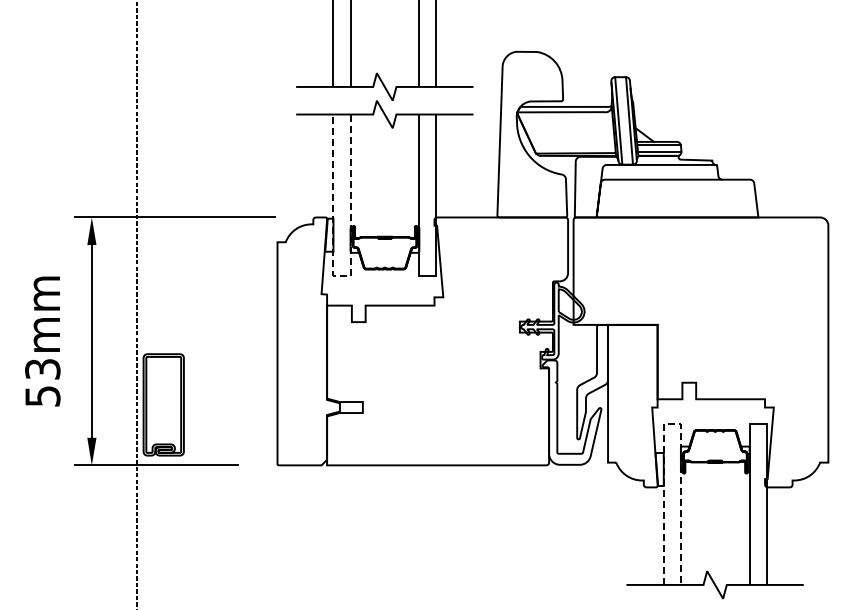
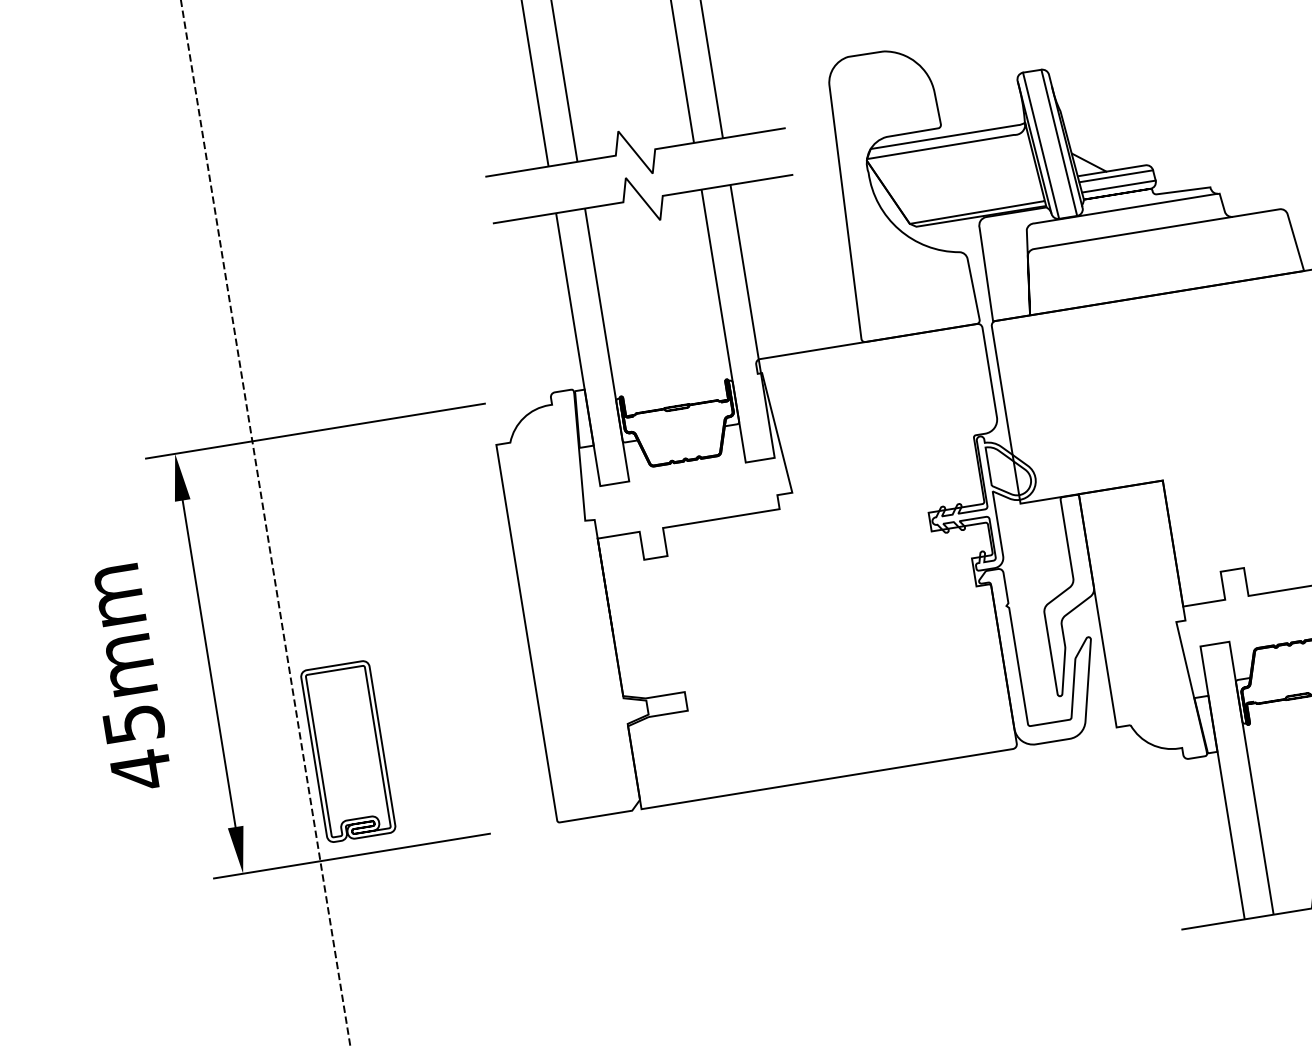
line: (342, 275) -> (615, 483), dashed -> solid
text: (42, 383) -> (137, 748), 53mm -> 45mm
line: (672, 423) -> (1215, 643), dashed -> solid

